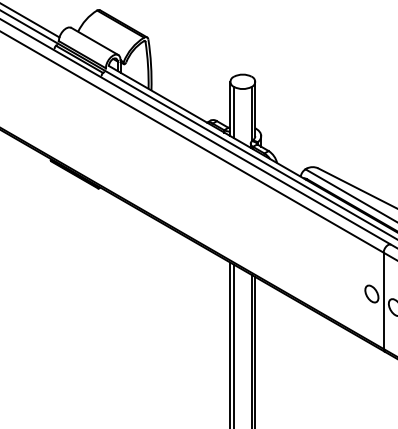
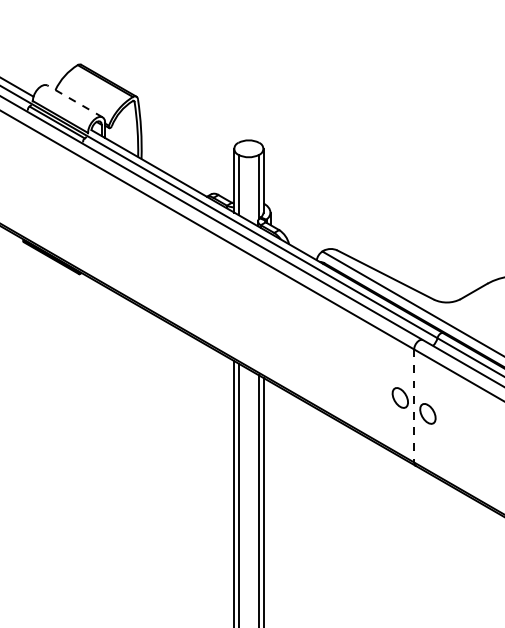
line: (95, 41) -> (75, 101), solid -> dashed
line: (383, 300) -> (414, 405), solid -> dashed

